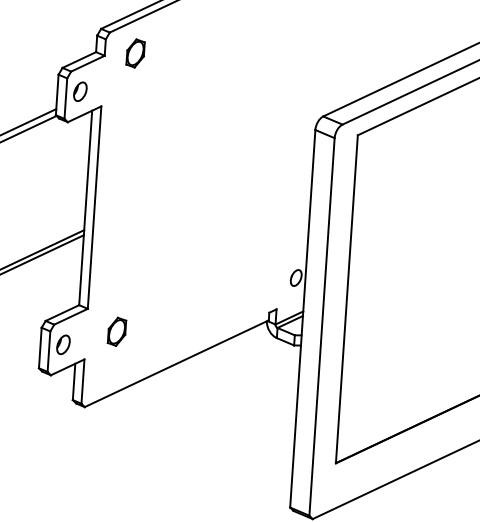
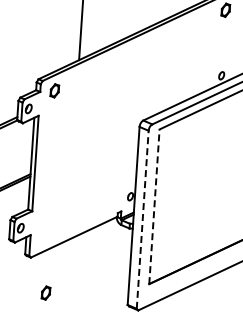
line: (347, 298) -> (154, 206), solid -> dashed
line: (321, 326) -> (142, 219), solid -> dashed
part: (115, 330) -> (45, 292), moved

